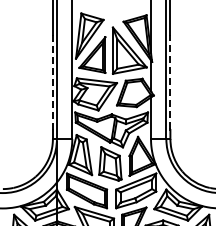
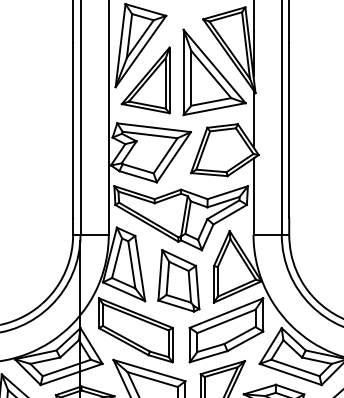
line: (170, 81) -> (289, 129), dashed -> solid
line: (52, 82) -> (72, 130), dashed -> solid

